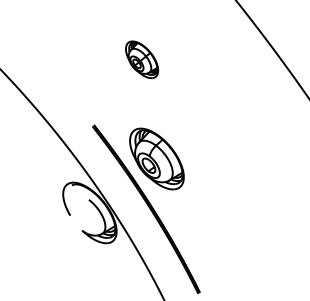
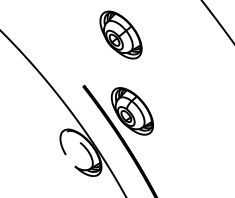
part: (141, 59) -> (120, 34), size x1.67

